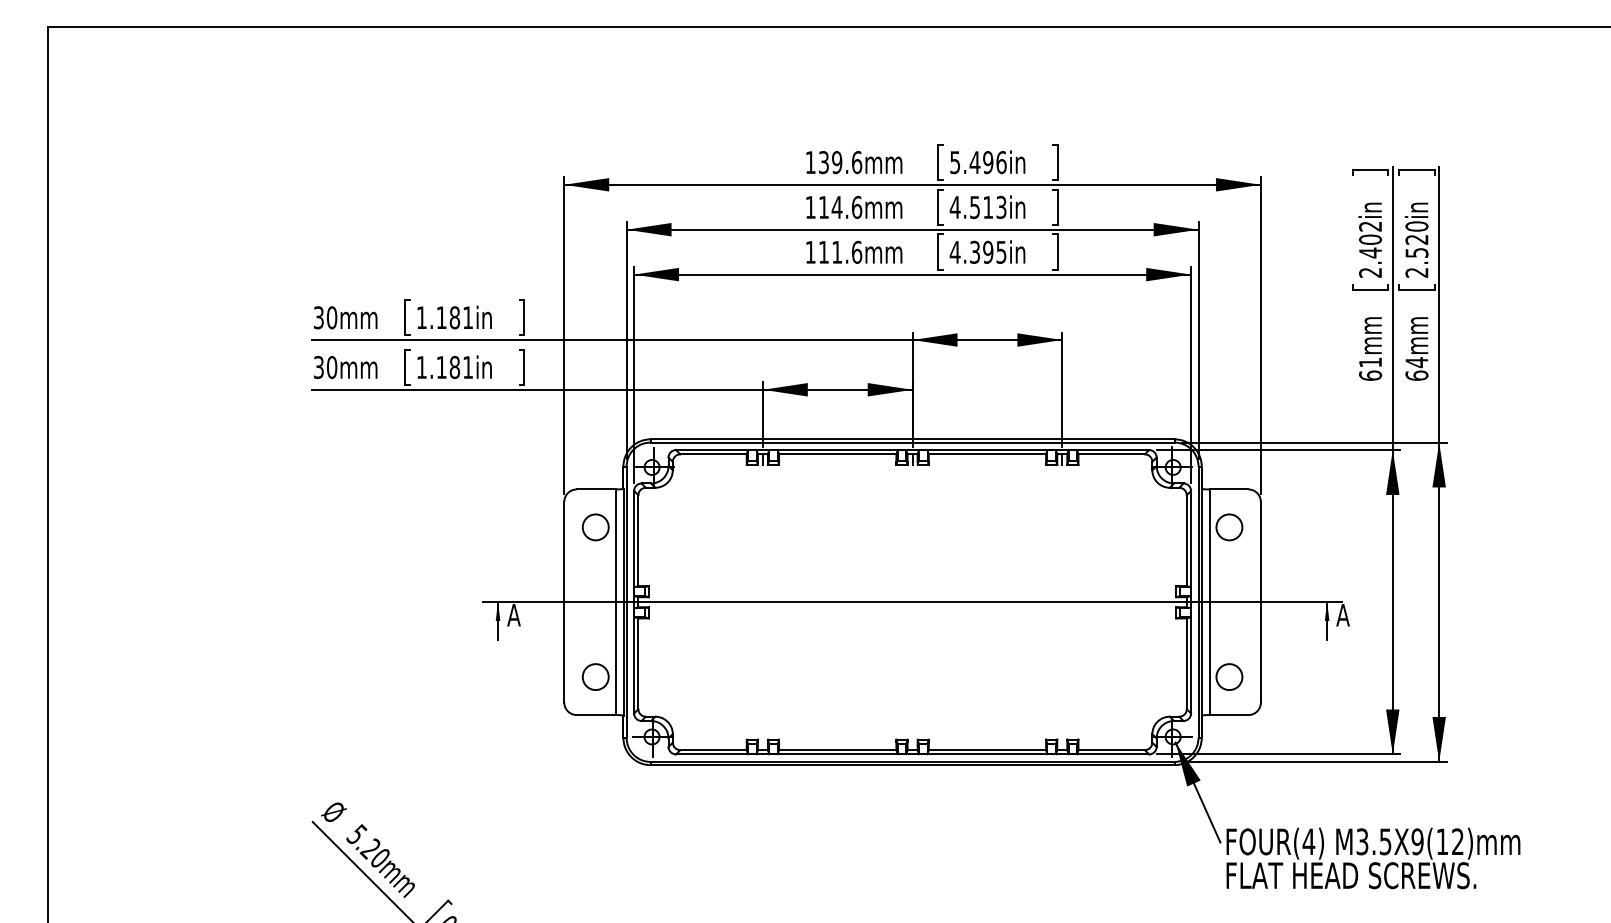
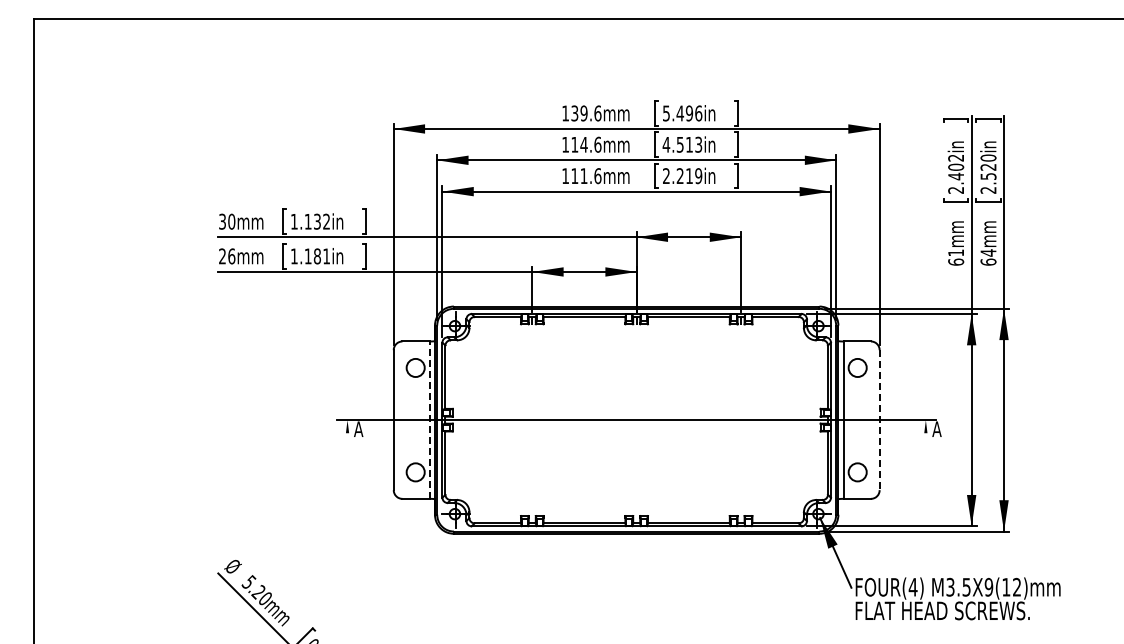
text: (978, 252) -> (682, 176), 4.395in -> 2.219in
text: (460, 317) -> (321, 221), 1.181in -> 1.132in
text: (325, 367) -> (227, 256), 30mm -> 26mm
line: (615, 602) -> (429, 420), solid -> dashed
line: (1260, 602) -> (879, 420), solid -> dashed
line: (497, 621) -> (347, 433), removed
line: (1326, 621) -> (925, 433), removed

